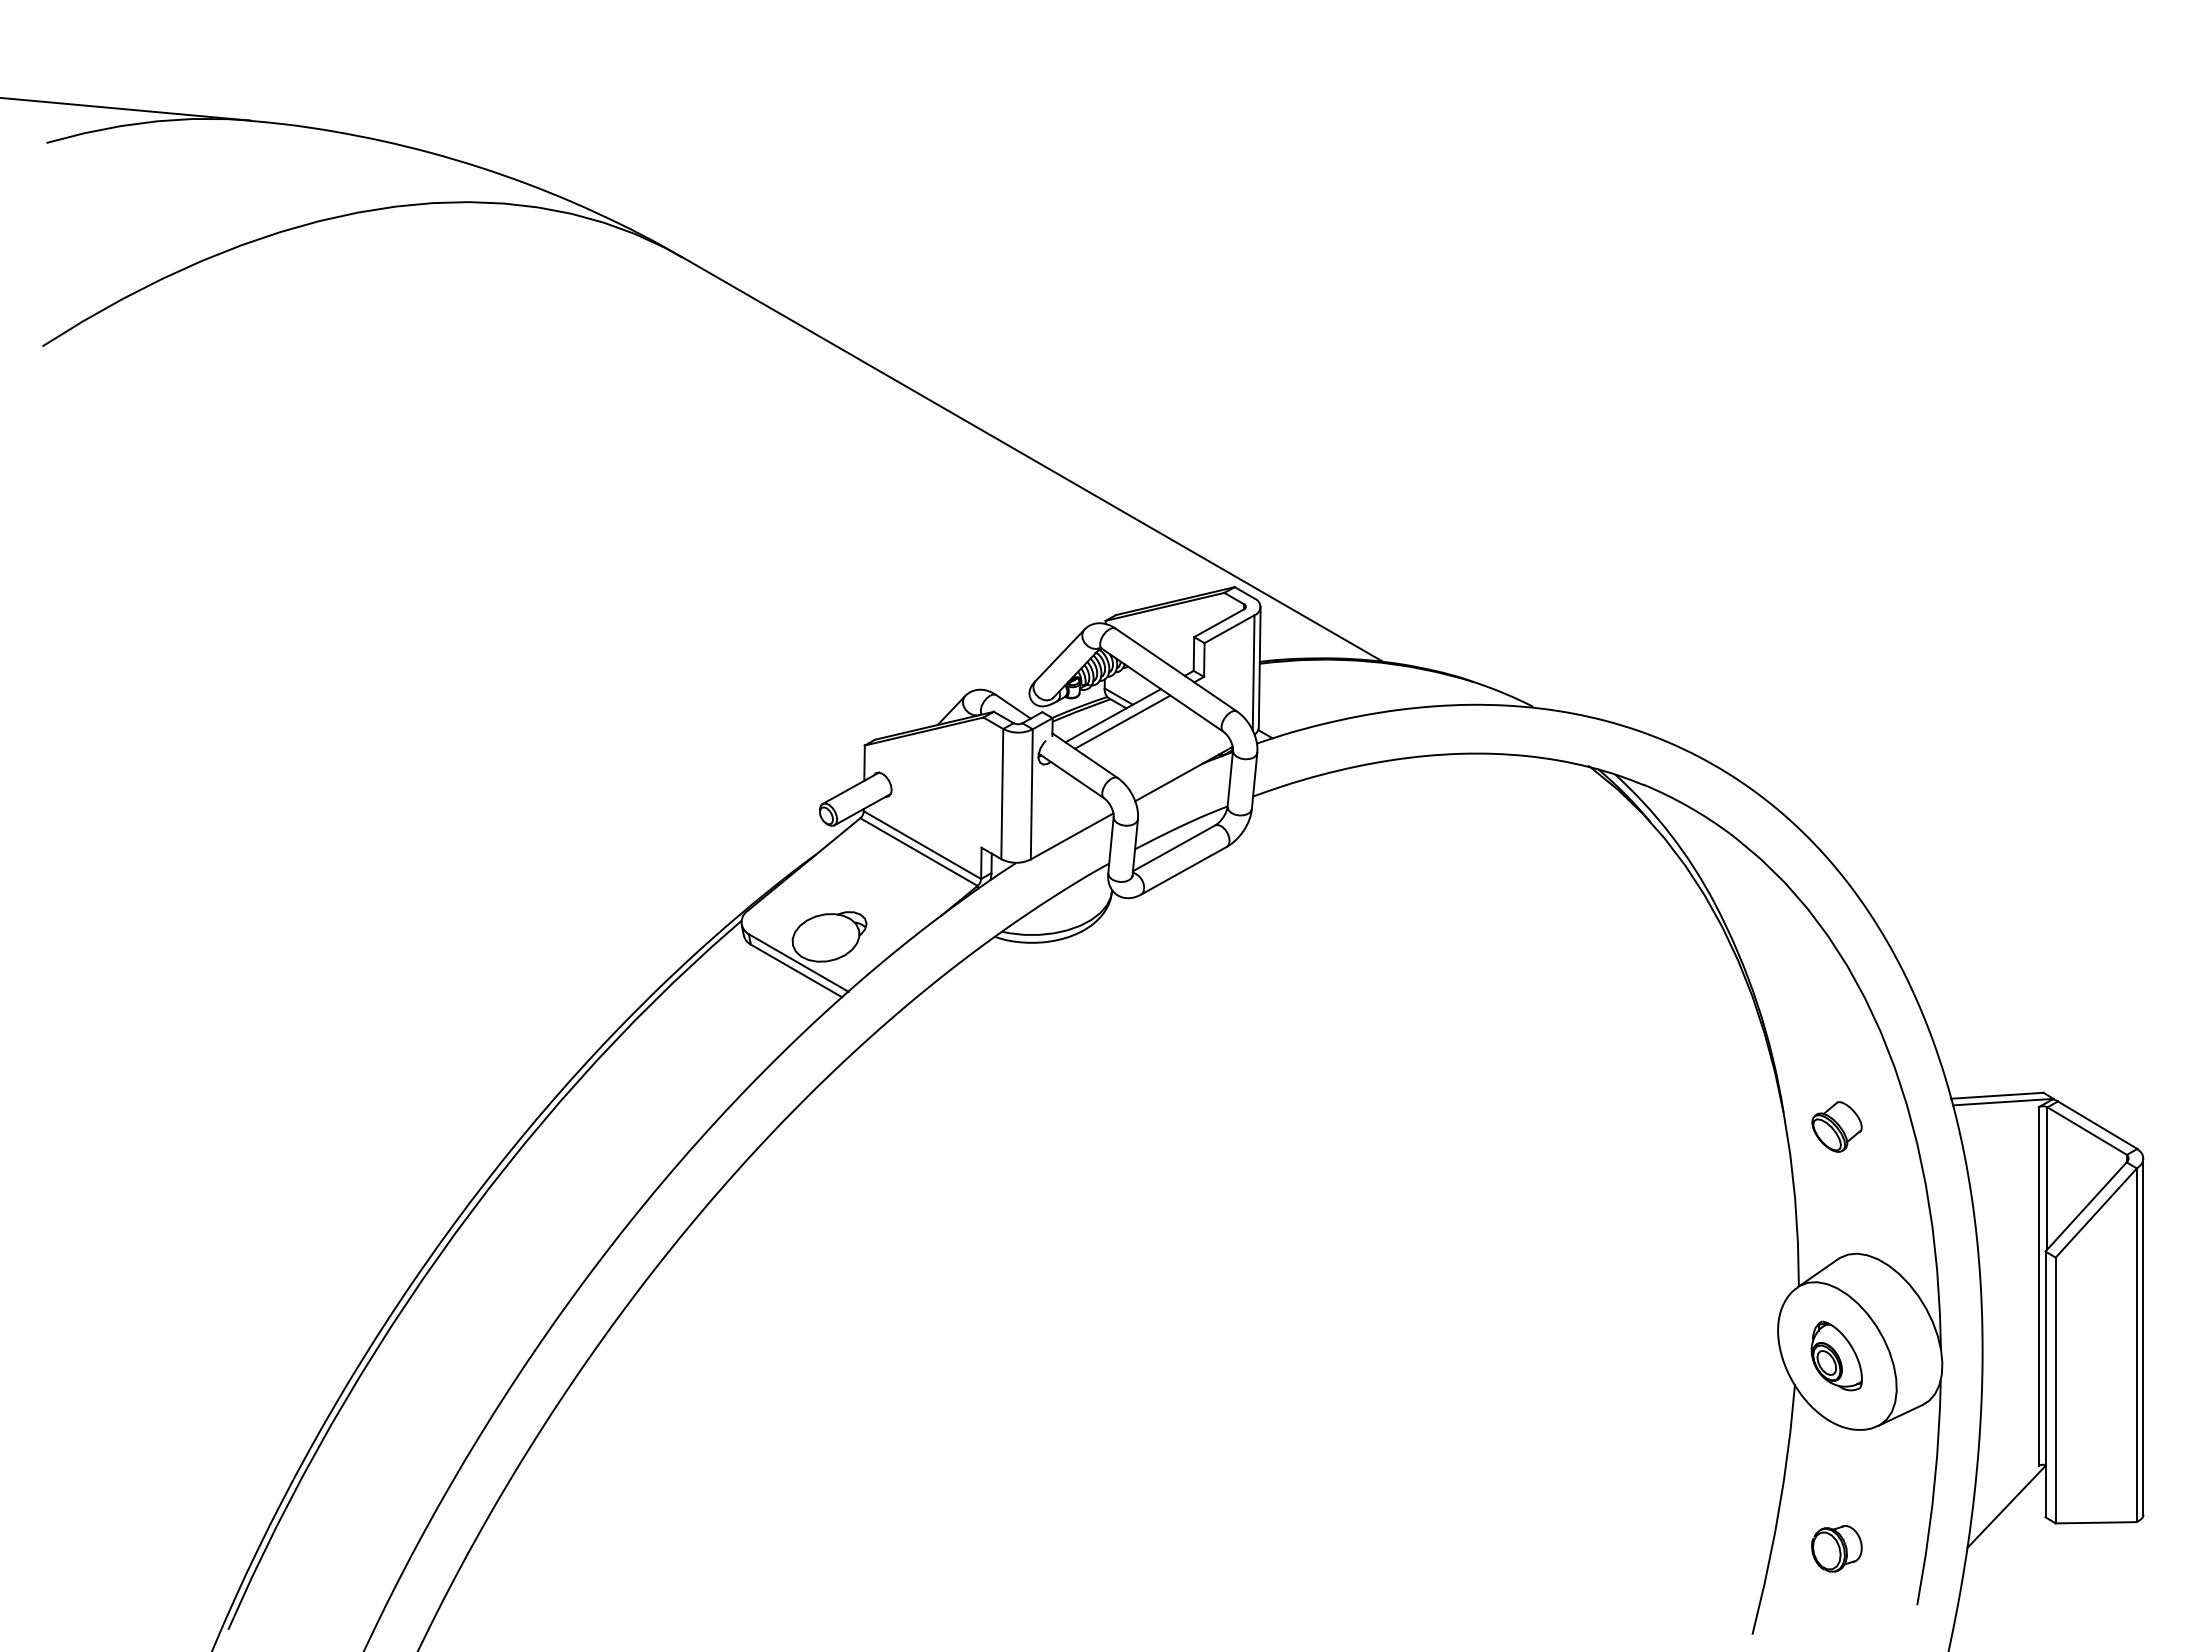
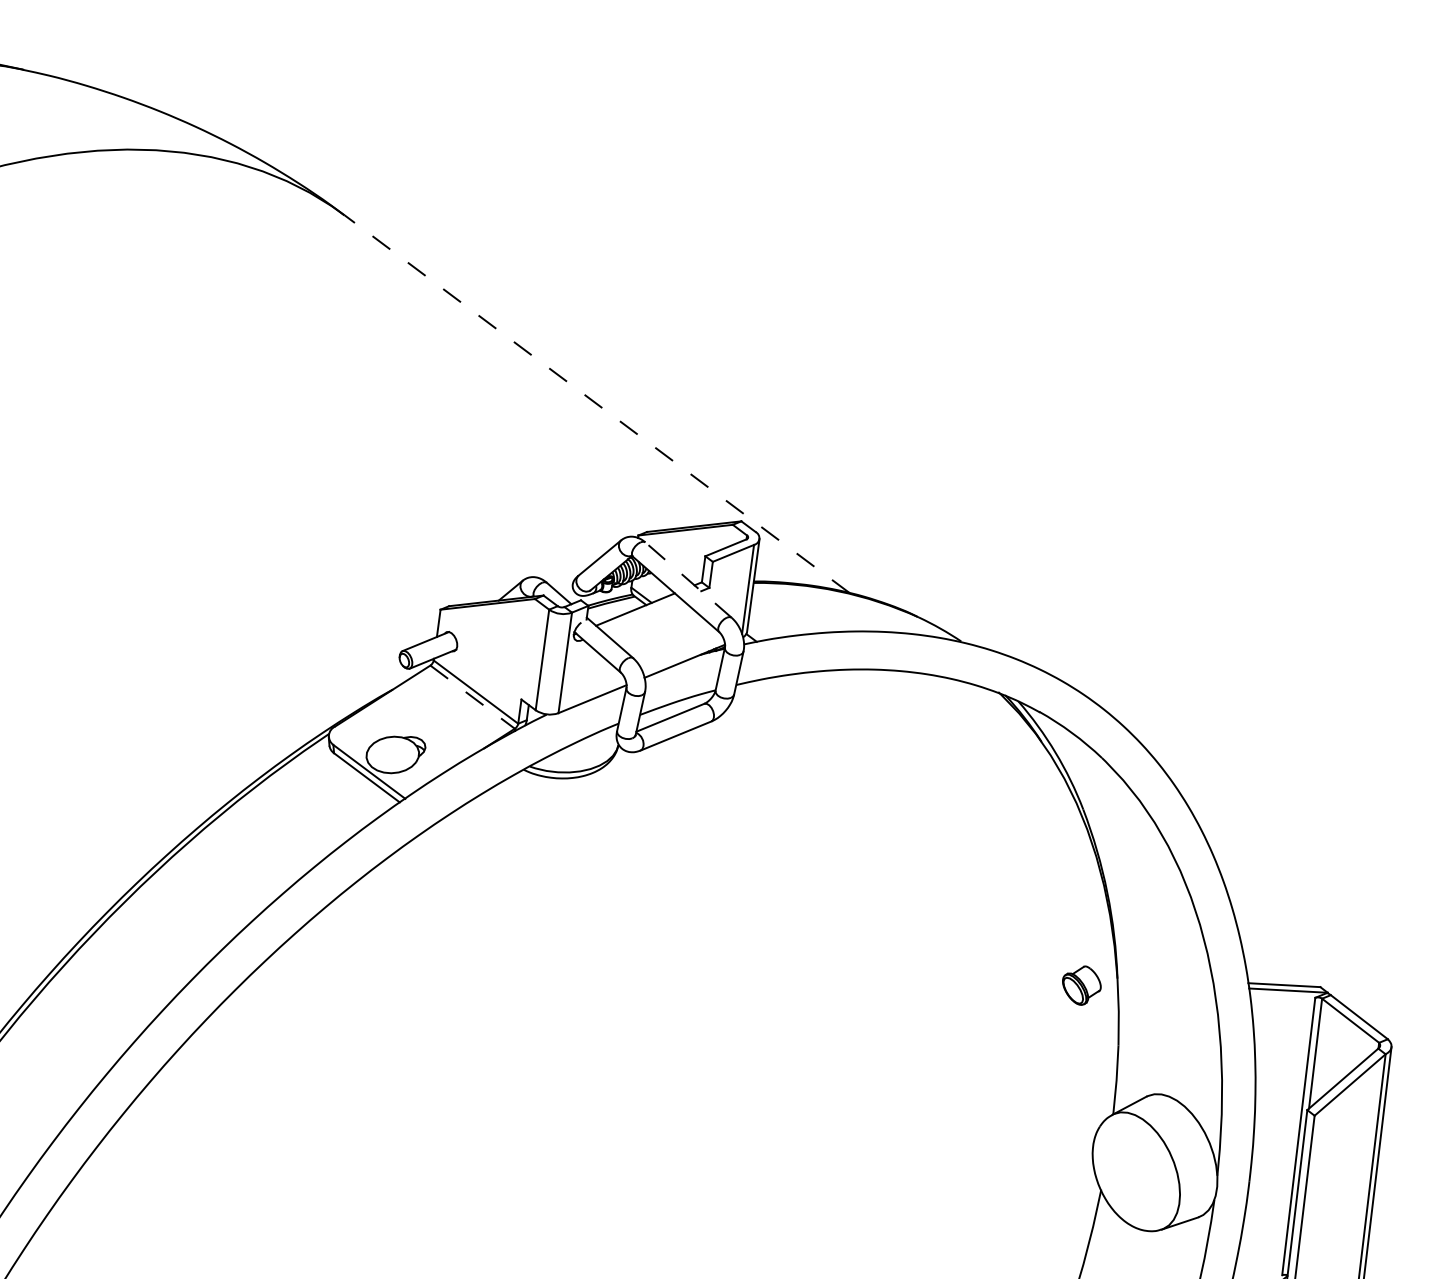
line: (1033, 459) -> (597, 404), solid -> dashed
line: (1176, 670) -> (688, 580), solid -> dashed
line: (1122, 721) -> (642, 614), removed
line: (918, 852) -> (472, 697), solid -> dashed
part: (1836, 1126) -> (1081, 985), moved
part: (1836, 1355) -> (1136, 1171), removed

